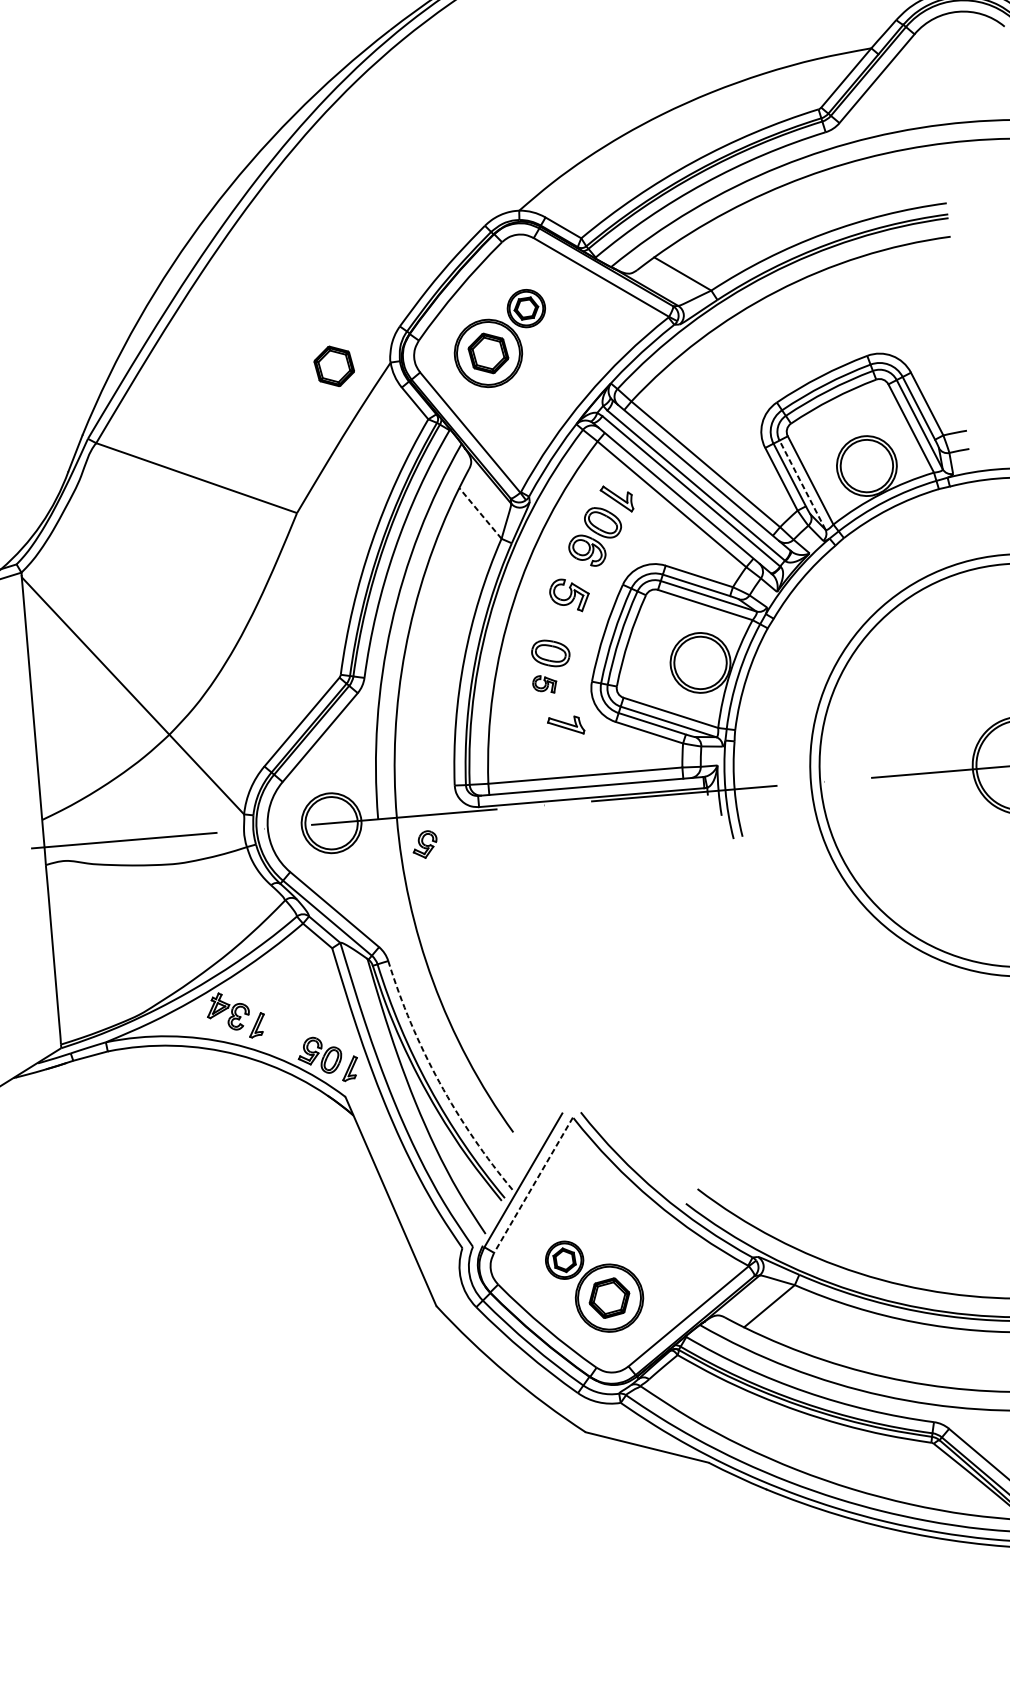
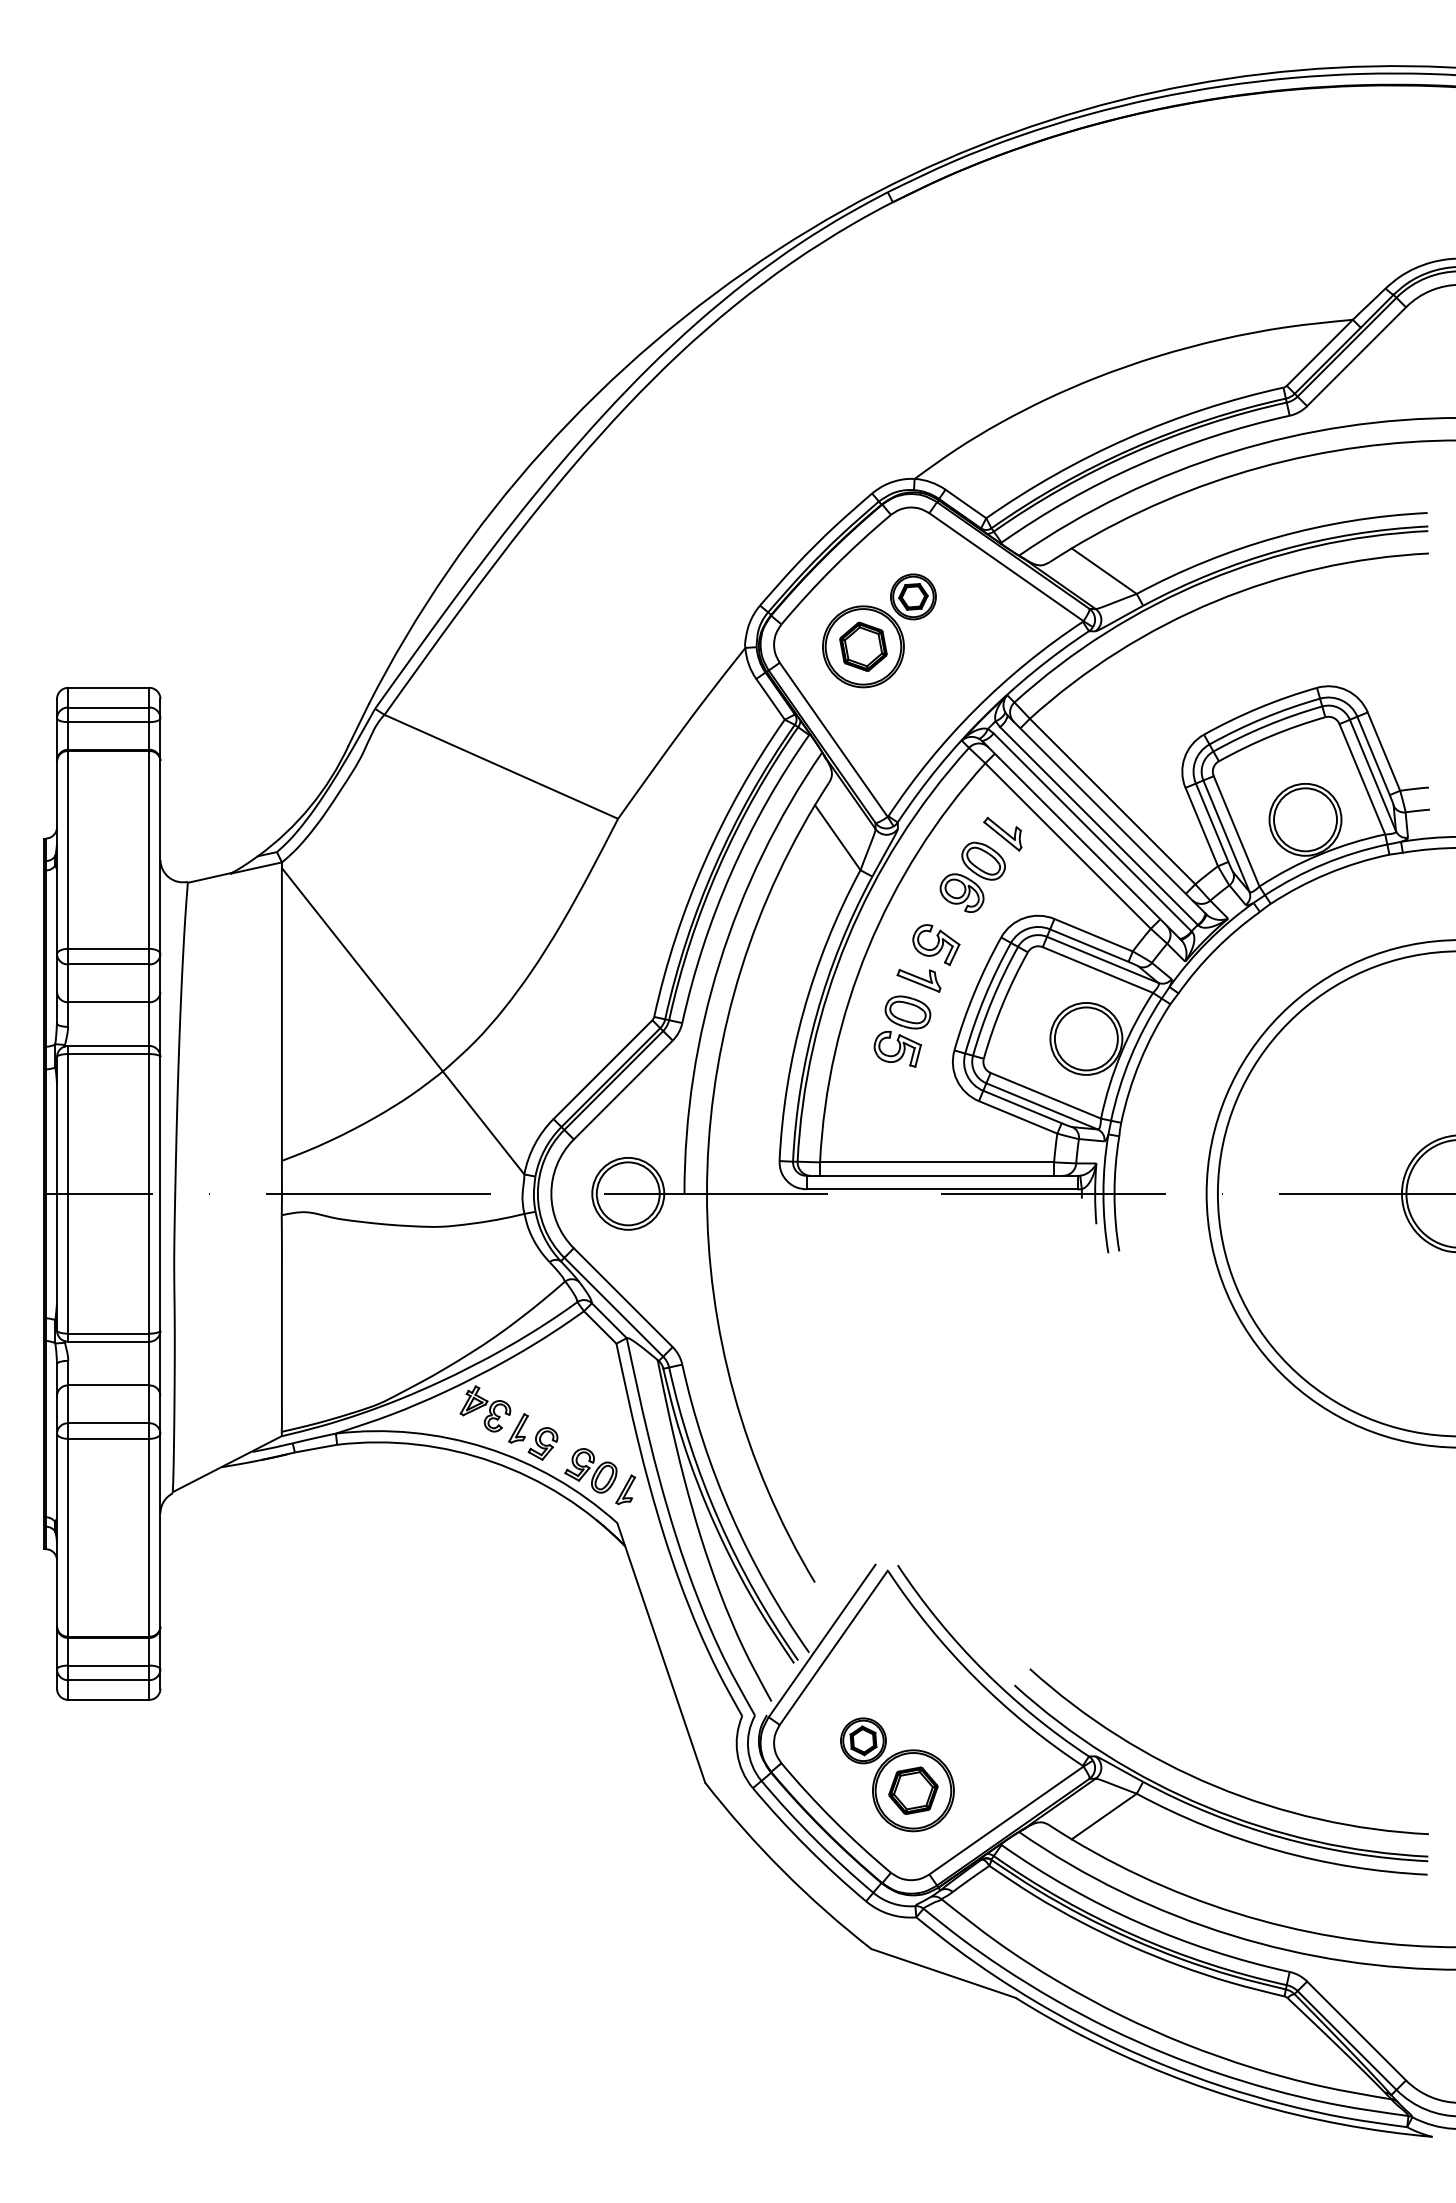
part: (334, 366) -> (677, 646), removed
line: (802, 484) -> (1226, 835), dashed -> solid
line: (480, 513) -> (837, 837), dashed -> solid
part: (544, 684) -> (897, 1048), size x1.67
part: (565, 725) -> (918, 980), moved
part: (424, 844) -> (542, 1443), moved
arc: (439, 1082) -> (731, 1515), dashed -> solid
line: (533, 1185) -> (833, 1648), dashed -> solid

